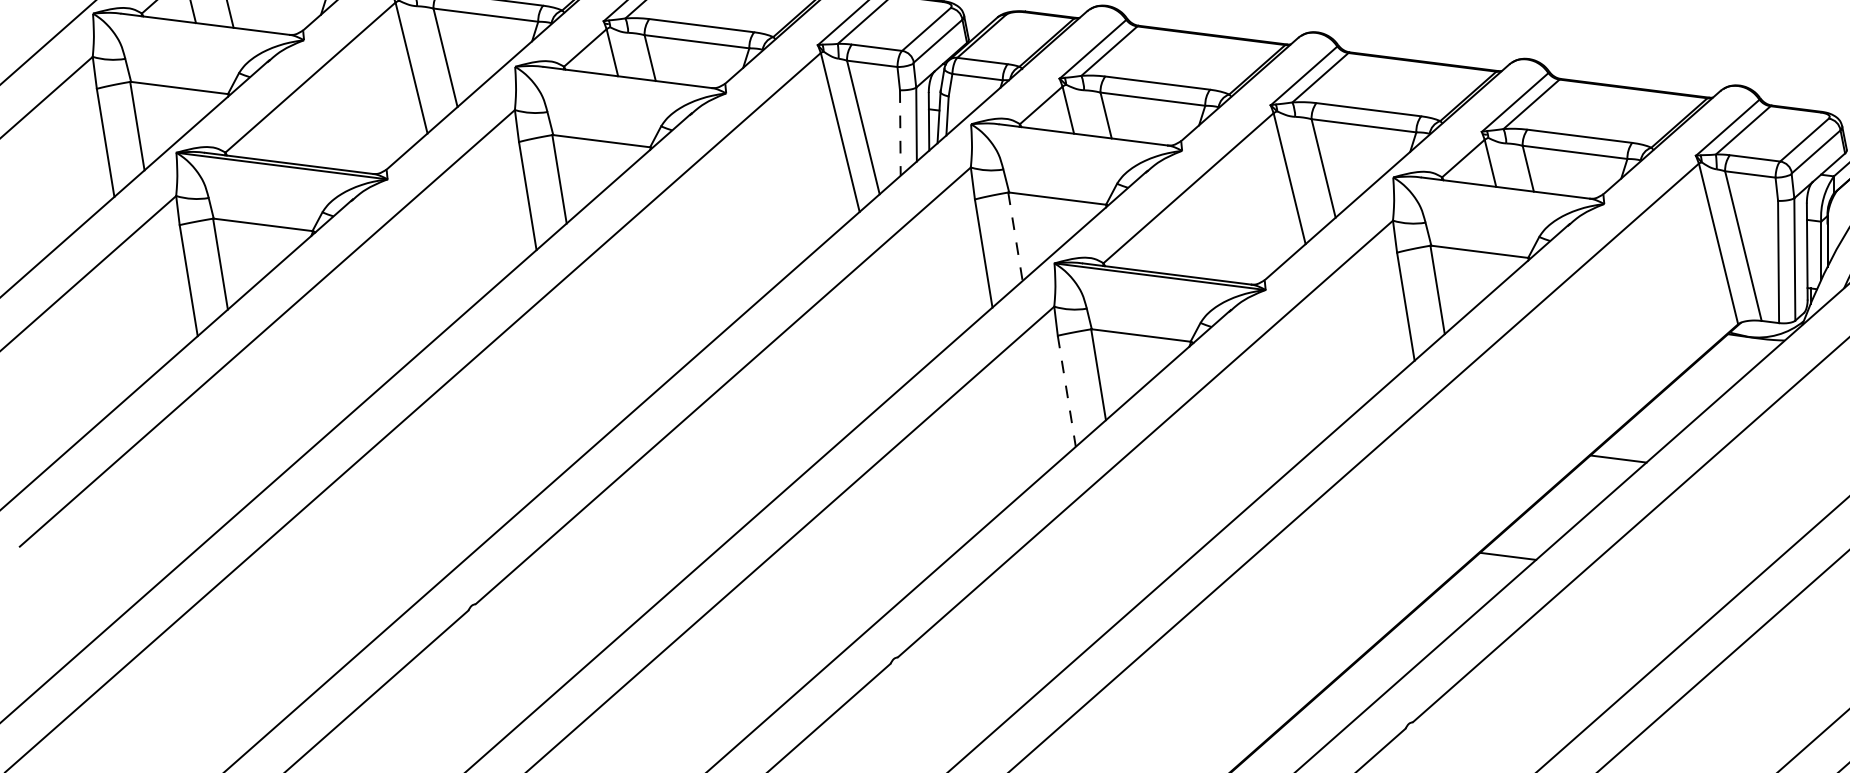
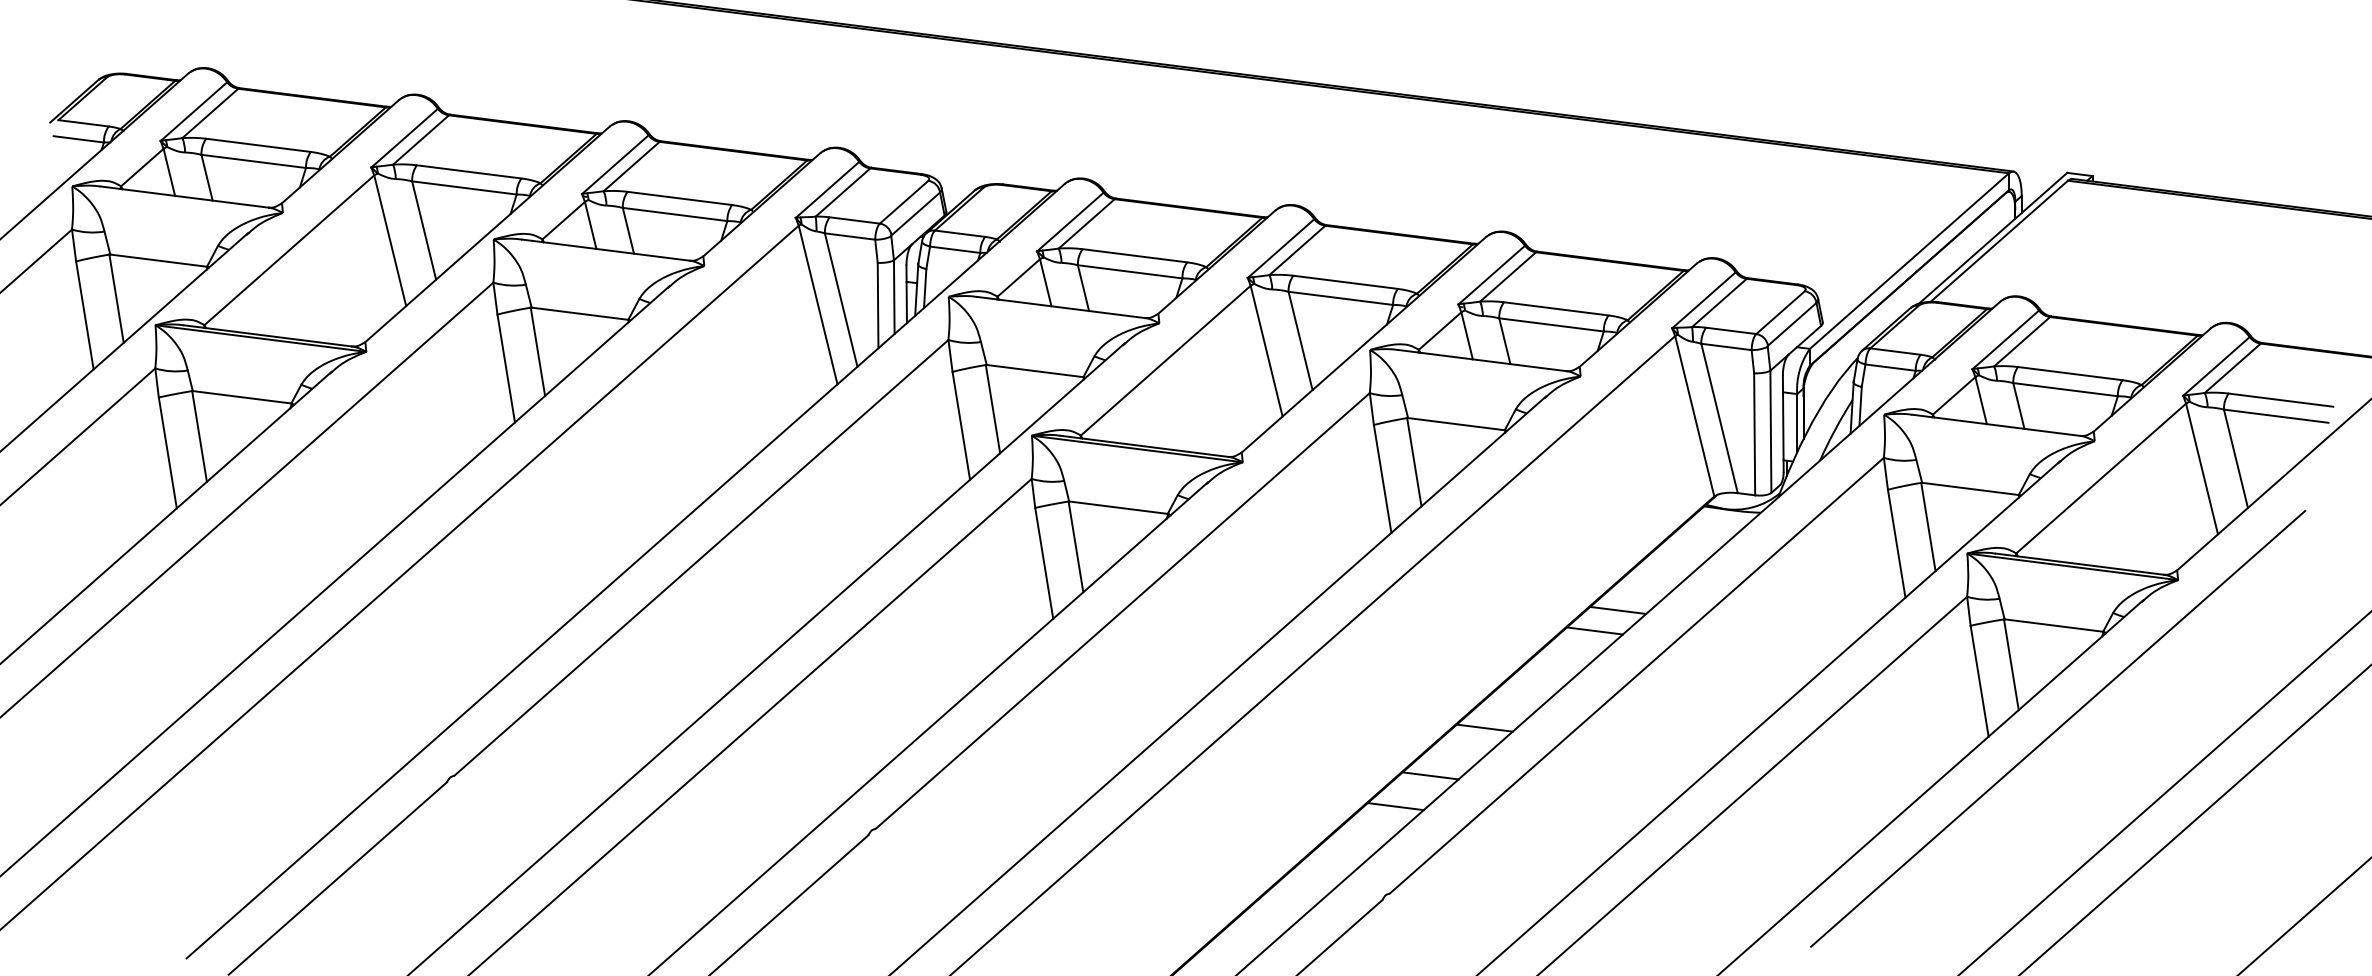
line: (900, 132) -> (878, 305), dashed -> solid
line: (1014, 237) -> (992, 409), dashed -> solid
line: (1067, 391) -> (1044, 563), dashed -> solid
line: (1642, 437) -> (1618, 609), added
line: (1453, 603) -> (1430, 775), added
line: (1418, 634) -> (1395, 806), added

